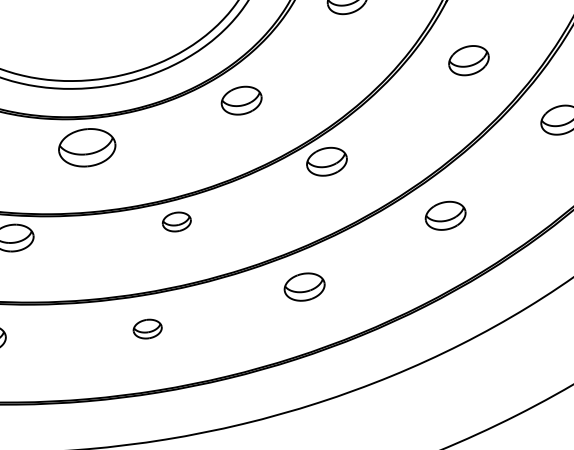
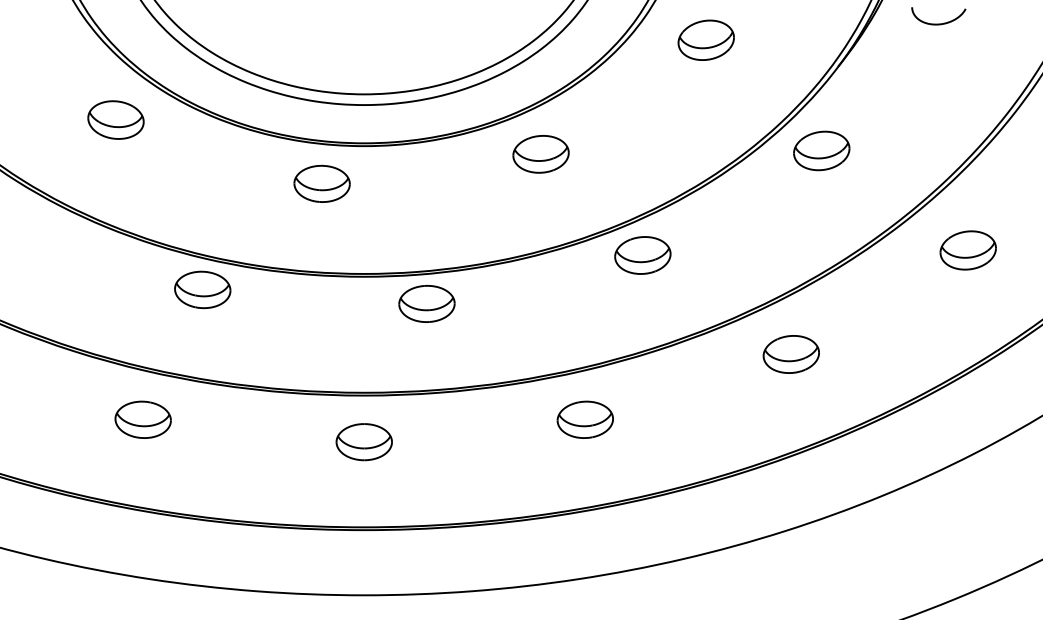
part: (468, 60) -> (821, 150), moved
part: (86, 147) -> (321, 183), size x0.71
part: (176, 221) -> (426, 303), size x1.43
part: (147, 329) -> (363, 442), size x1.43

